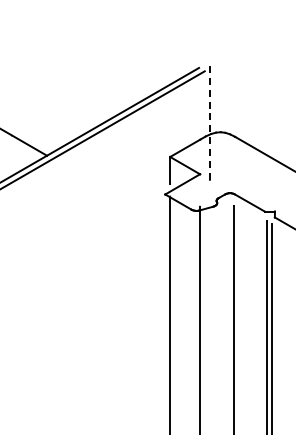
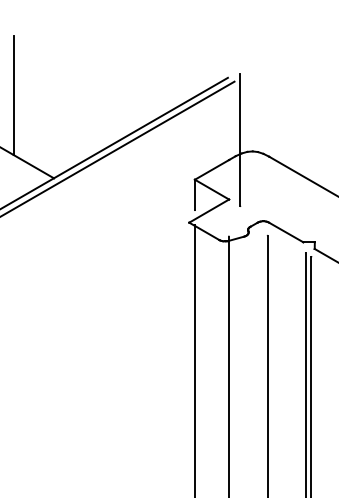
line: (11, 83) -> (13, 95), added
line: (209, 122) -> (239, 140), dashed -> solid

